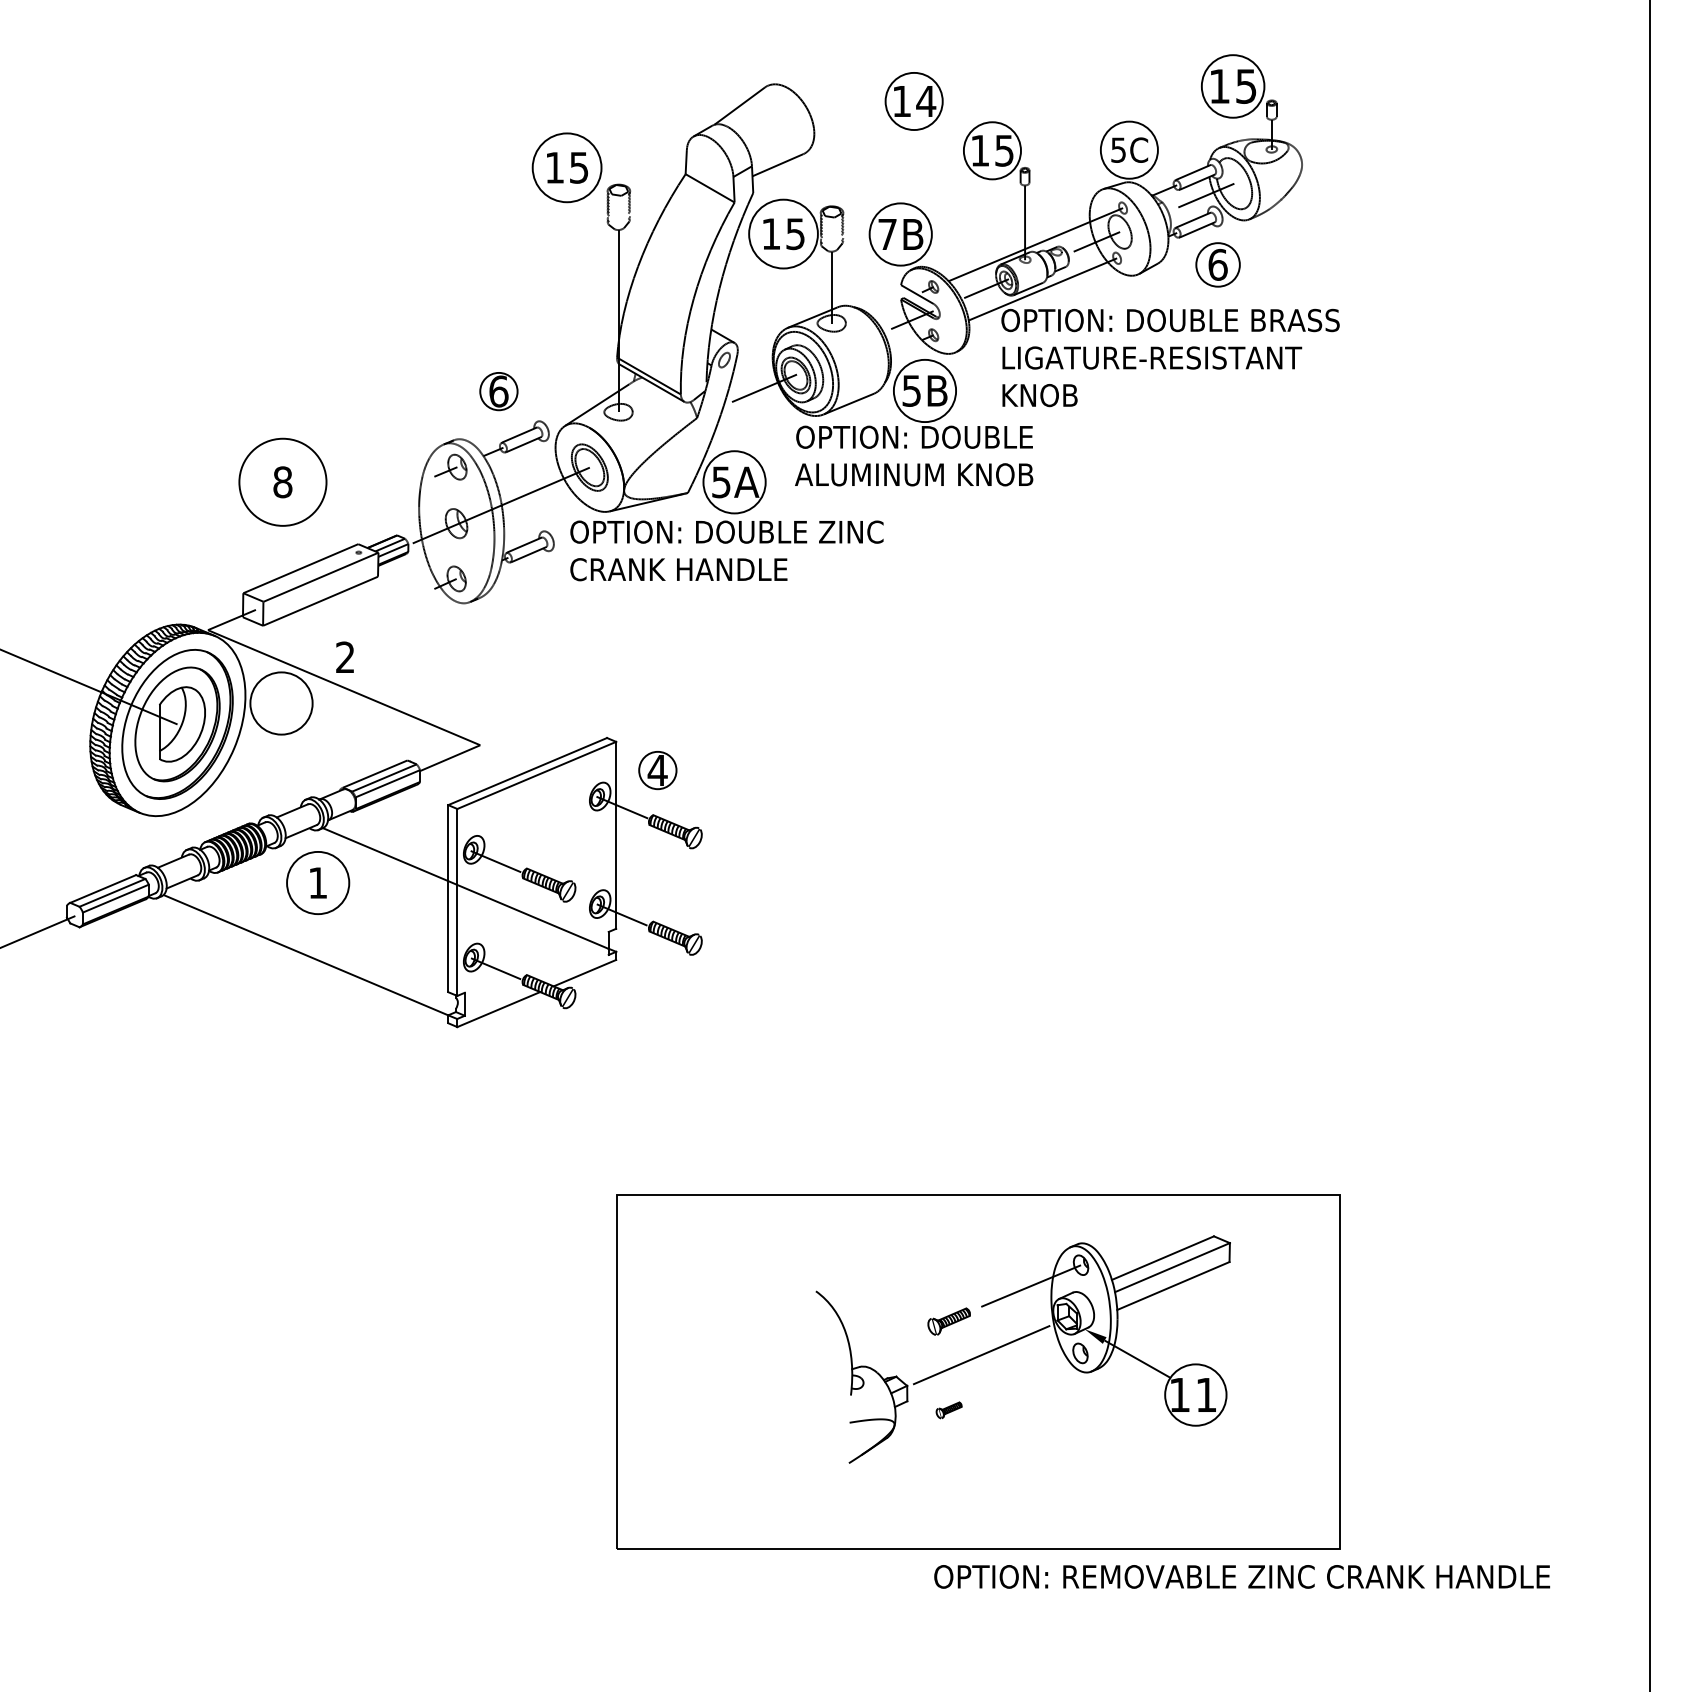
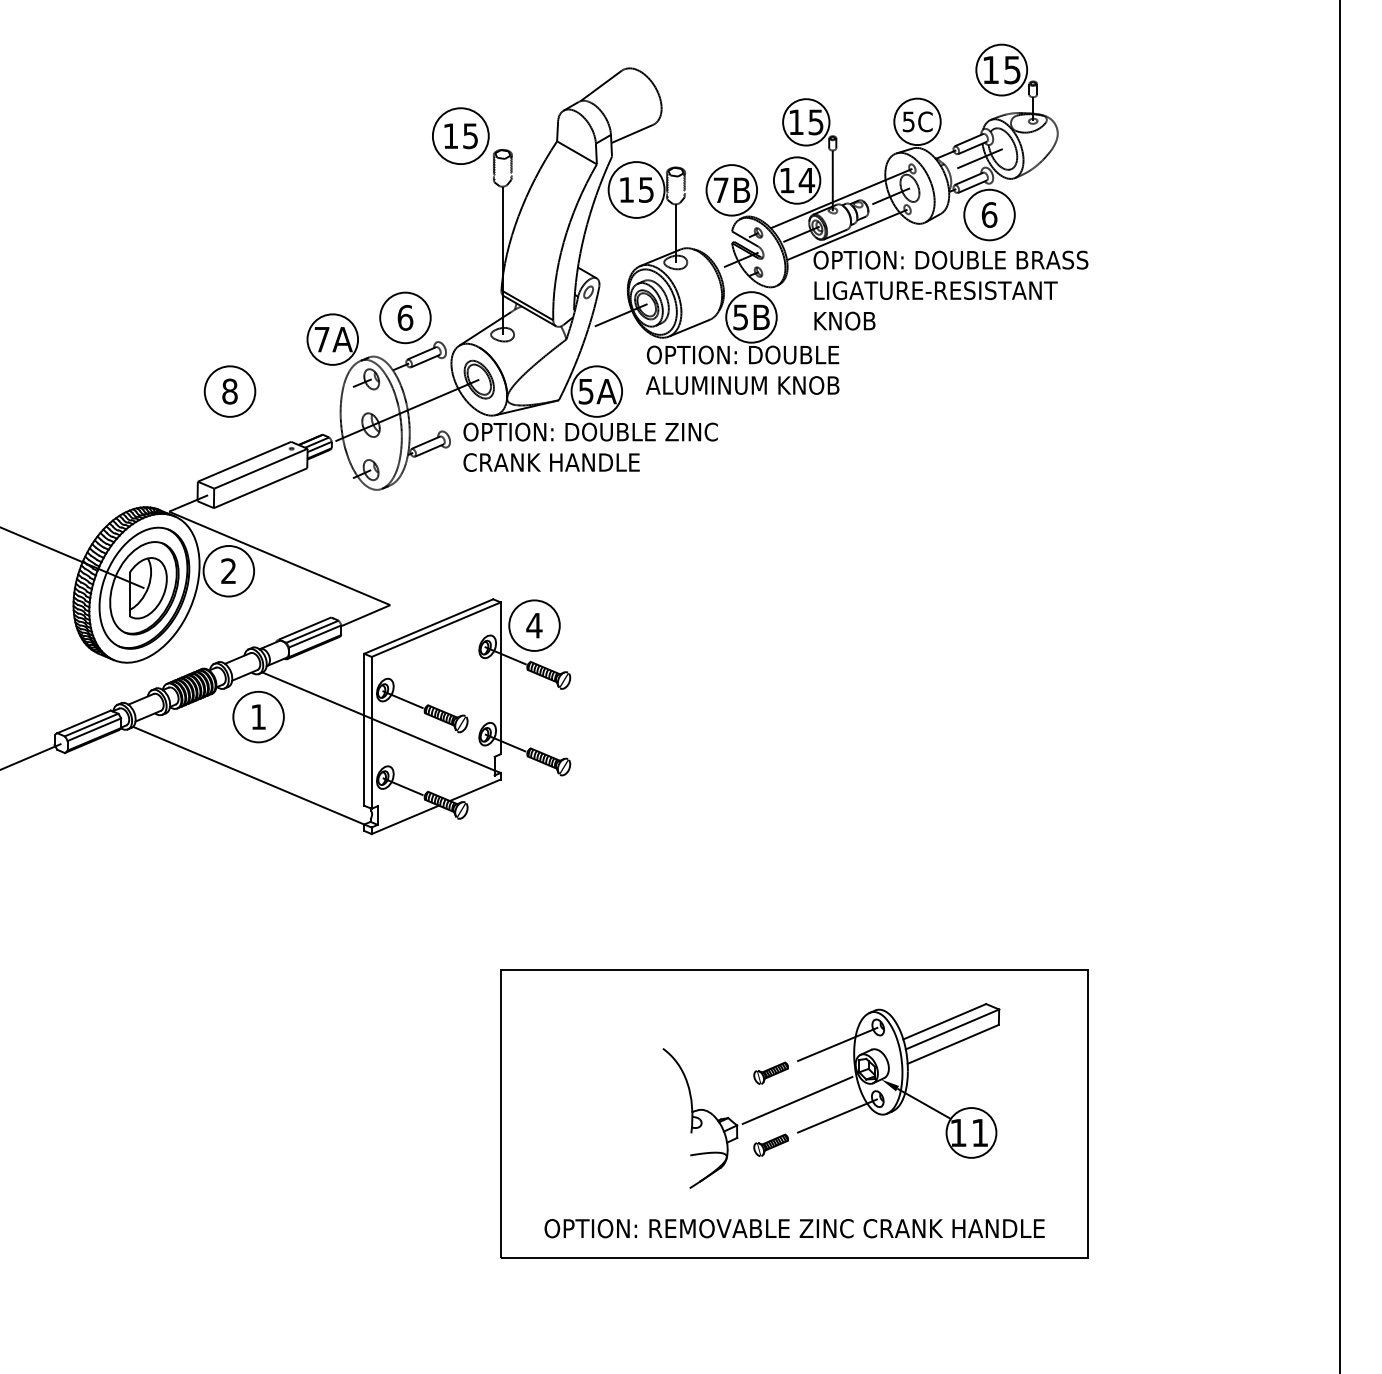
part: (913, 101) -> (796, 180), moved
circle: (1217, 264) -> (989, 214), size x1.43
circle: (498, 391) -> (405, 317), size x1.67
part: (409, 418) -> (332, 339), added
circle: (282, 482) -> (229, 391), size x0.71
text: (344, 656) -> (228, 570), moved
circle: (657, 770) -> (534, 625), size x1.67
line: (1030, 1374) -> (837, 1116), added
part: (948, 1410) -> (770, 1145), size x1.67
text: (1241, 1576) -> (794, 1228), moved

